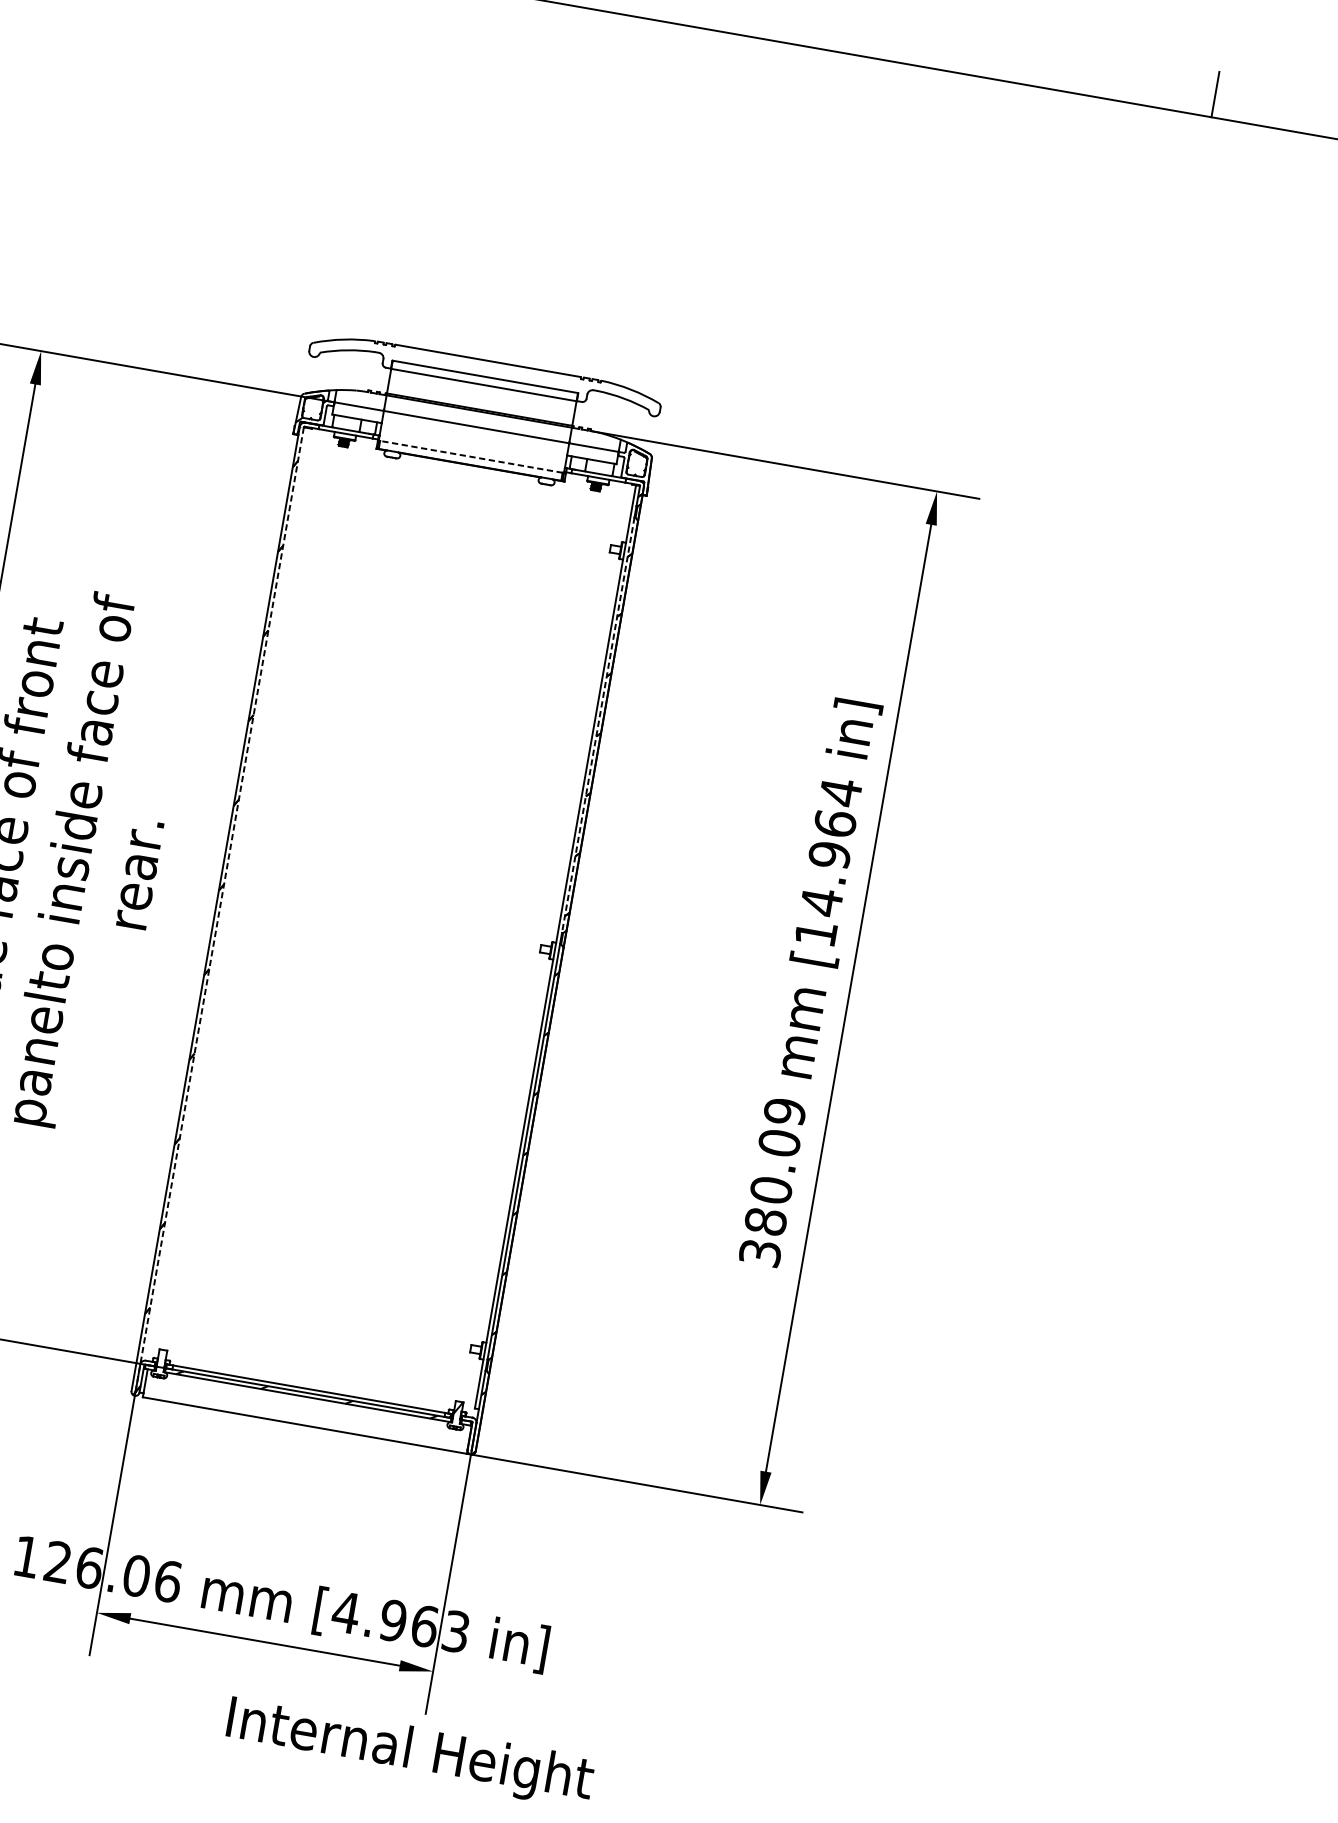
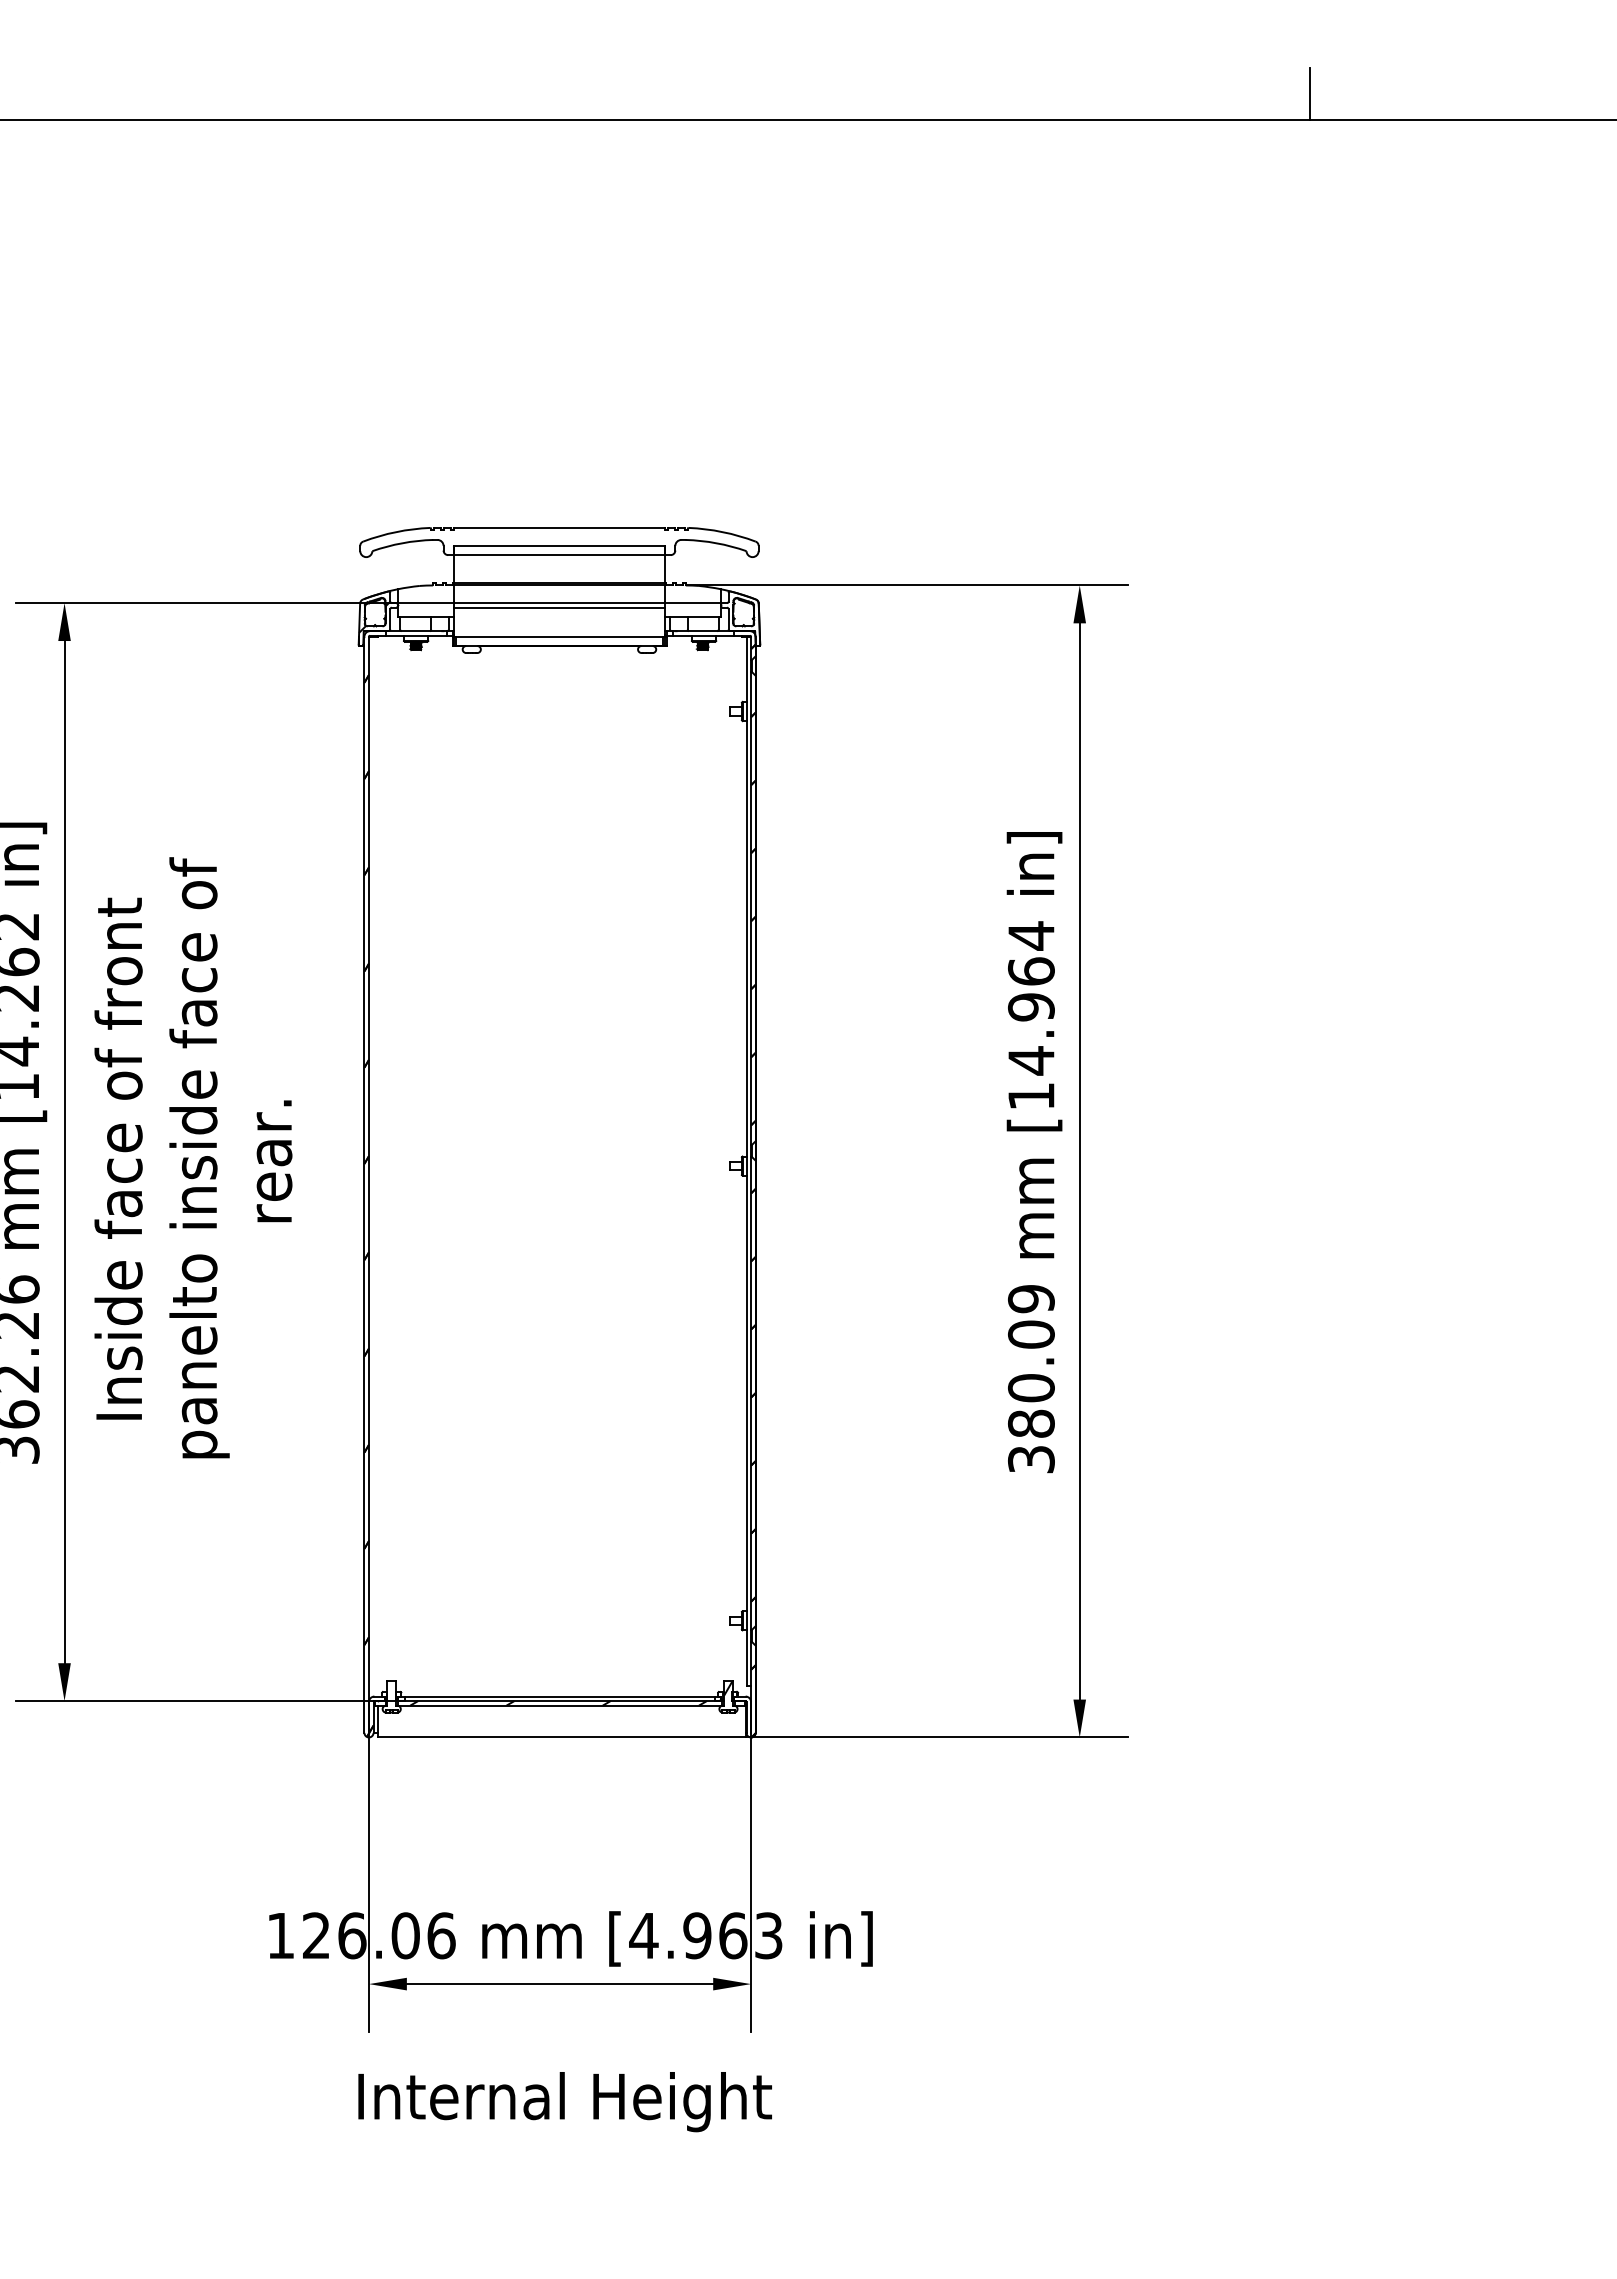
line: (475, 430) -> (559, 607), added
line: (471, 456) -> (559, 636), dashed -> solid
line: (598, 726) -> (751, 909), dashed -> solid
line: (220, 909) -> (369, 1184), dashed -> solid
text: (409, 1752) -> (564, 2102), moved

